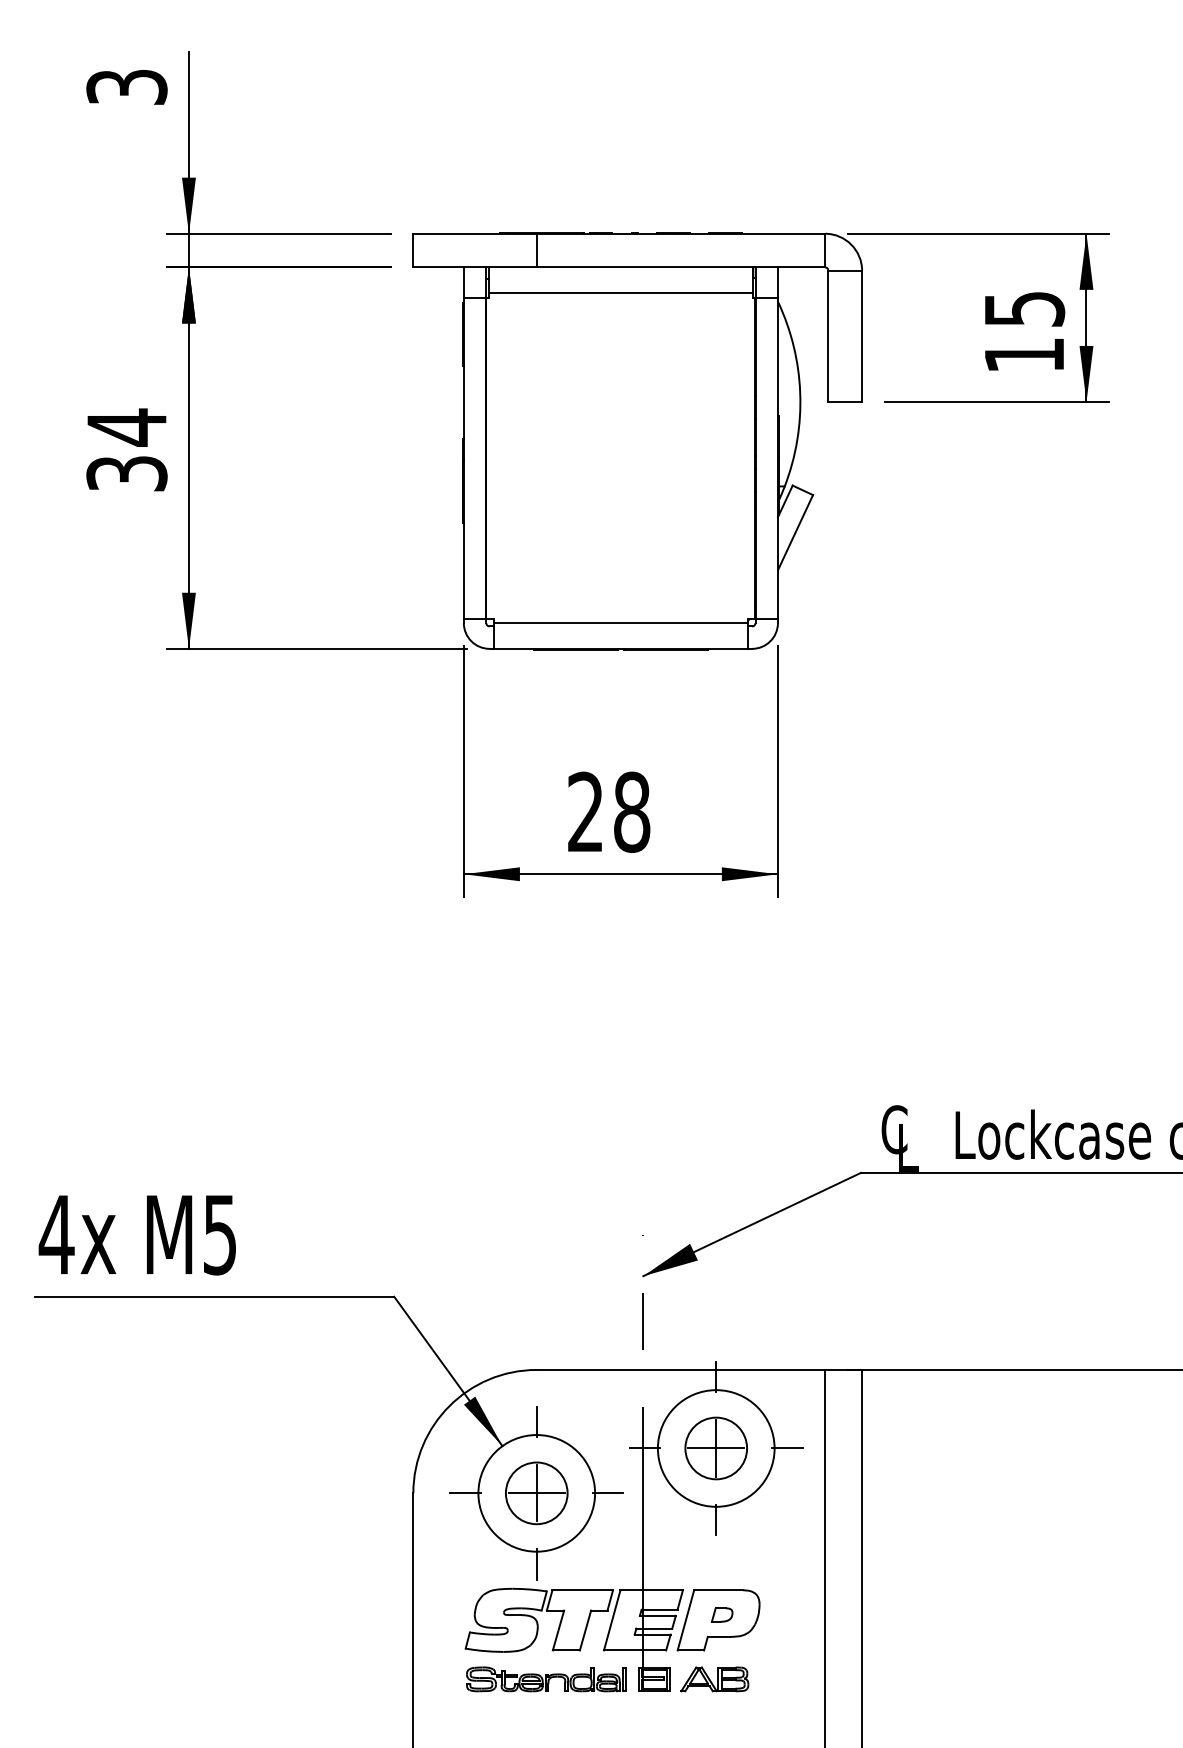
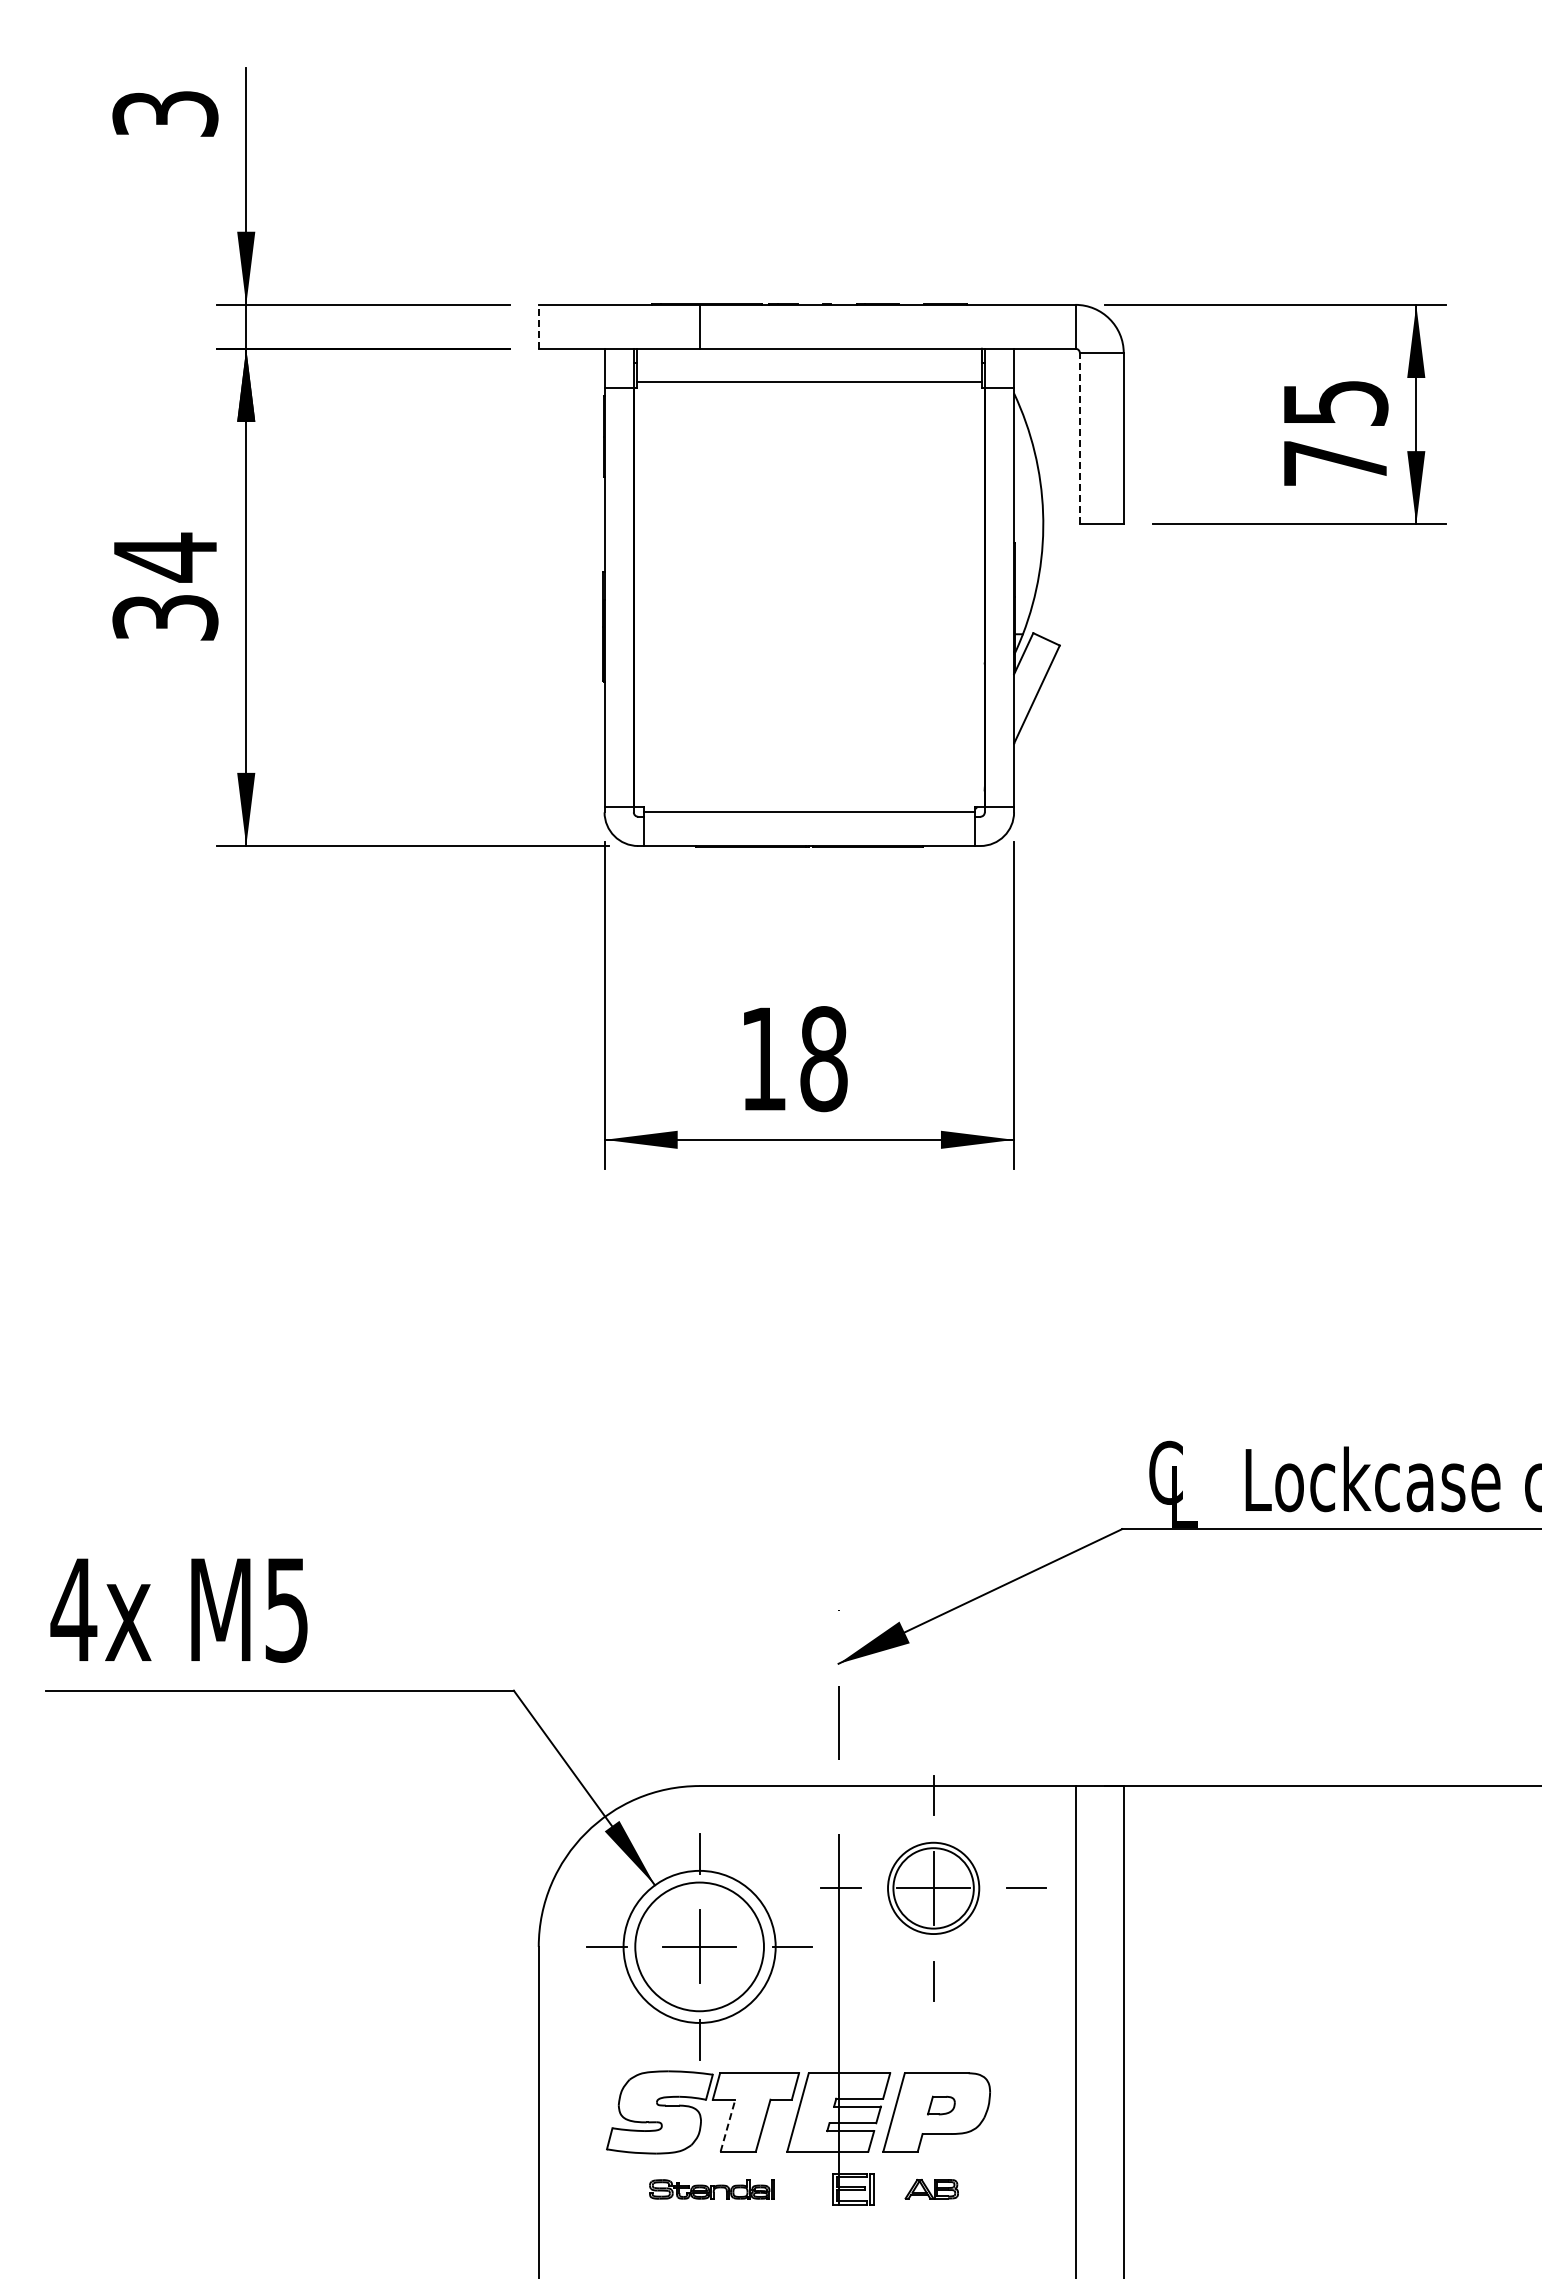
line: (413, 250) -> (538, 326), solid -> dashed
line: (828, 336) -> (1079, 438), solid -> dashed
text: (1024, 355) -> (1335, 463), 15 -> 75
text: (584, 811) -> (762, 1058), 28 -> 18
circle: (716, 1448) -> (933, 1888), size x0.6
circle: (536, 1493) -> (699, 1946), size x1.6
line: (558, 1630) -> (727, 2125), solid -> dashed
part: (714, 1678) -> (931, 2188), size x0.6
part: (545, 1679) -> (711, 2189), size x0.6

